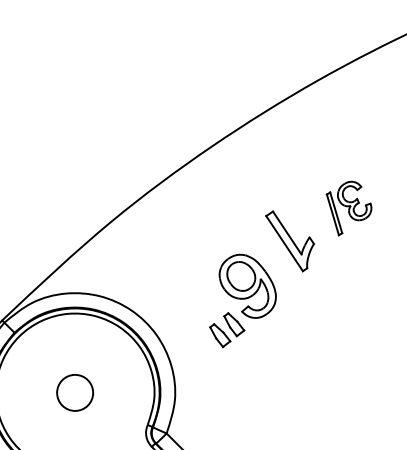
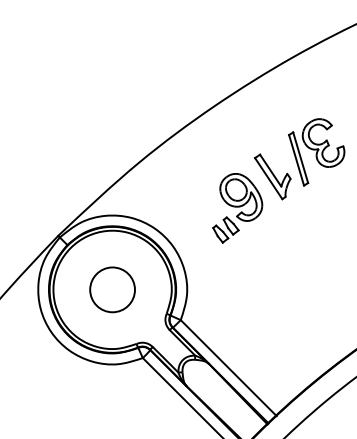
part: (348, 208) -> (316, 152), size x1.67
part: (242, 301) -> (237, 208), moved
circle: (75, 392) -> (112, 289), size x1.67

